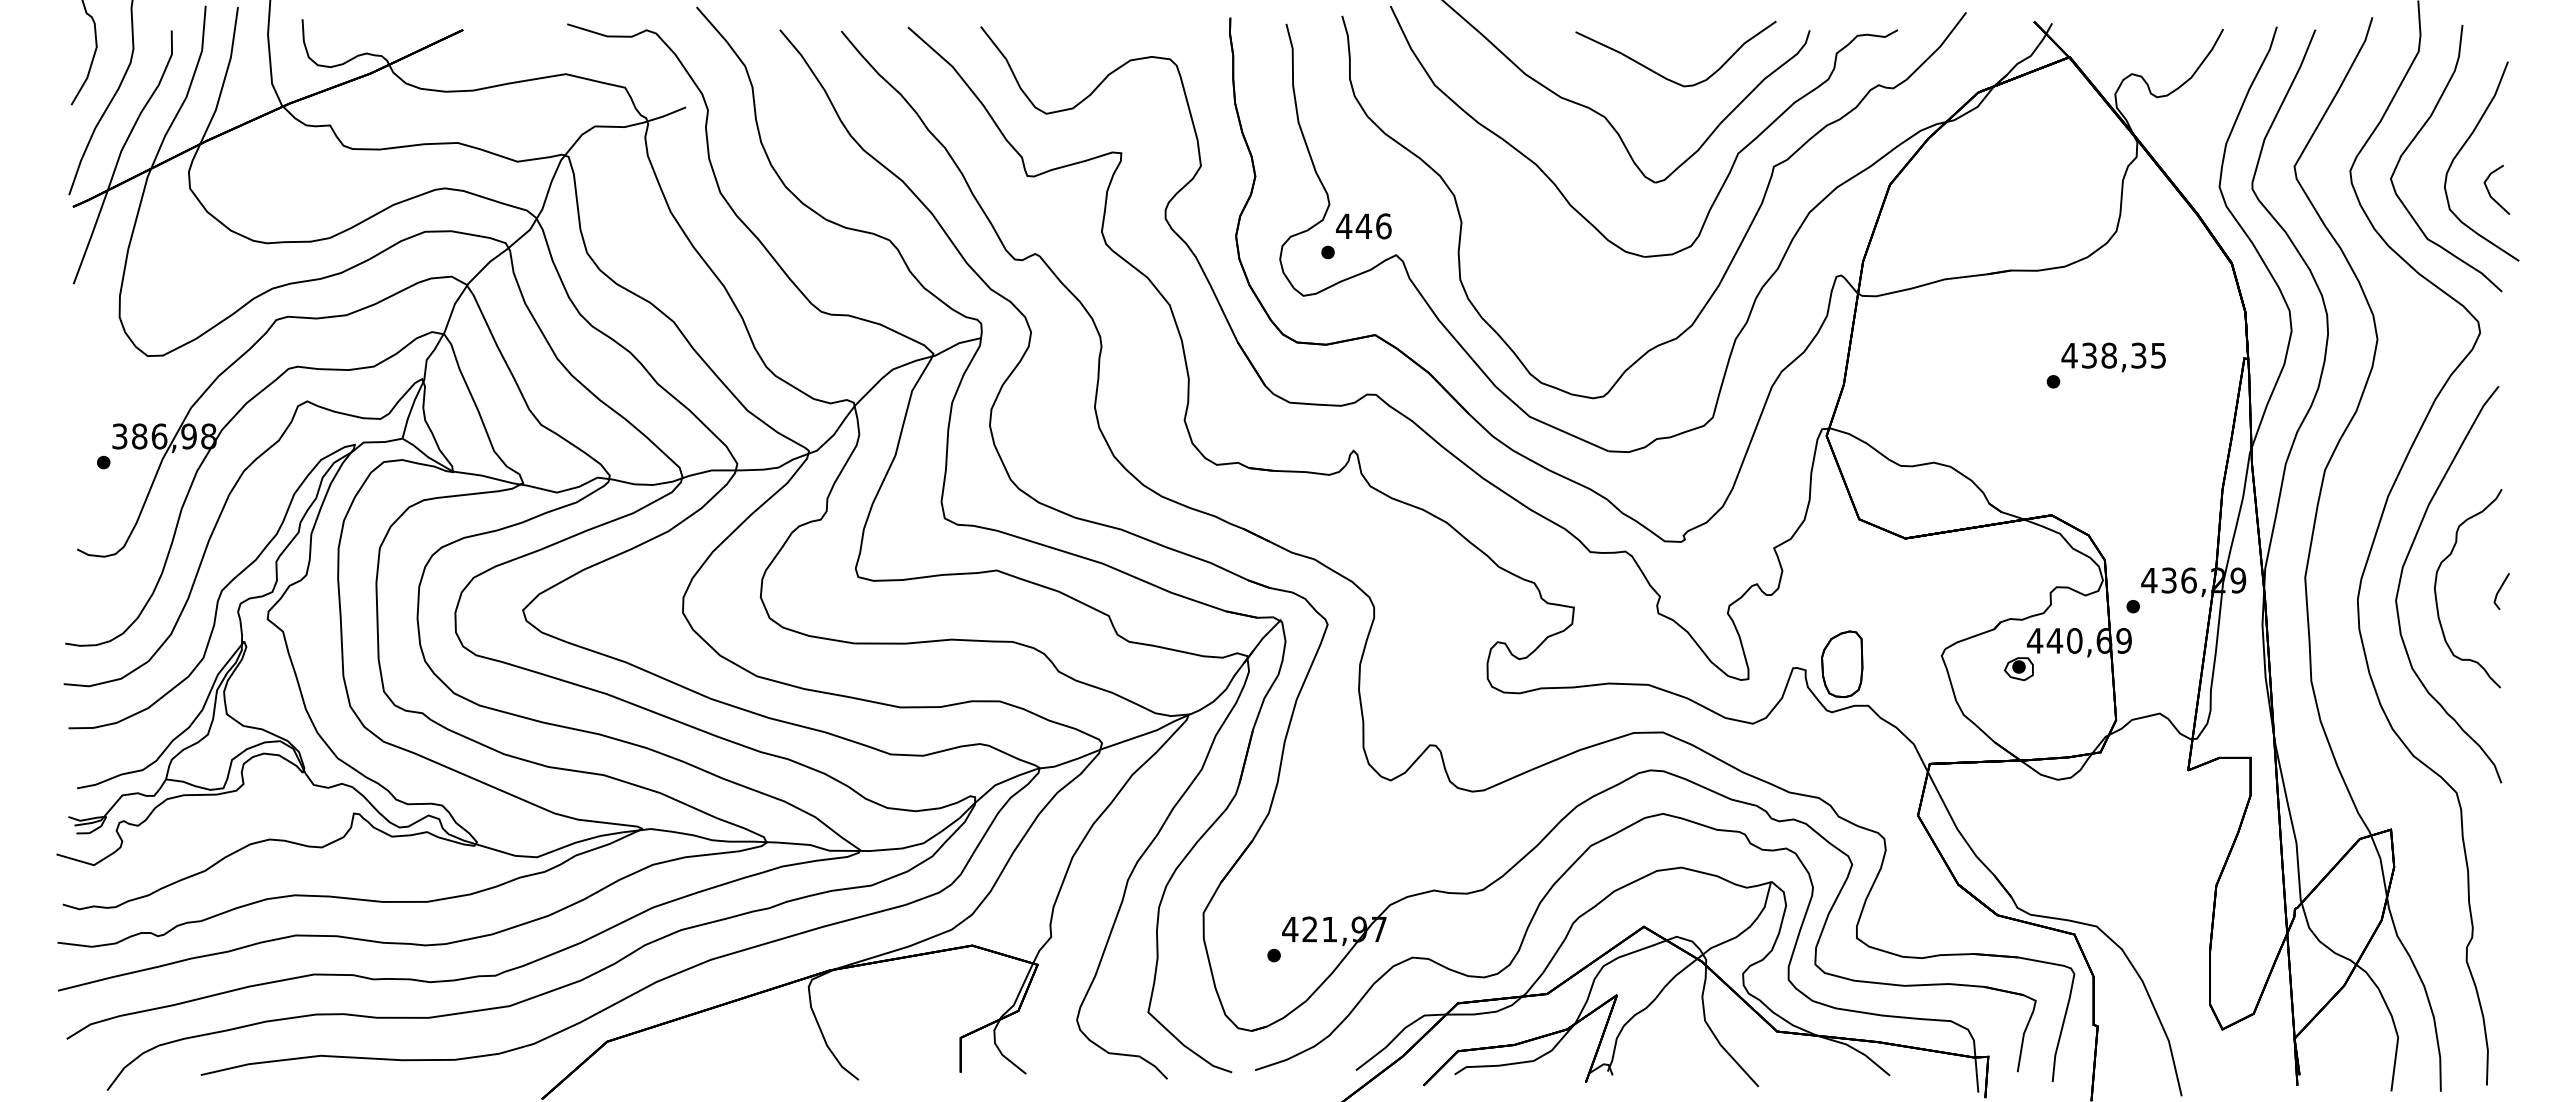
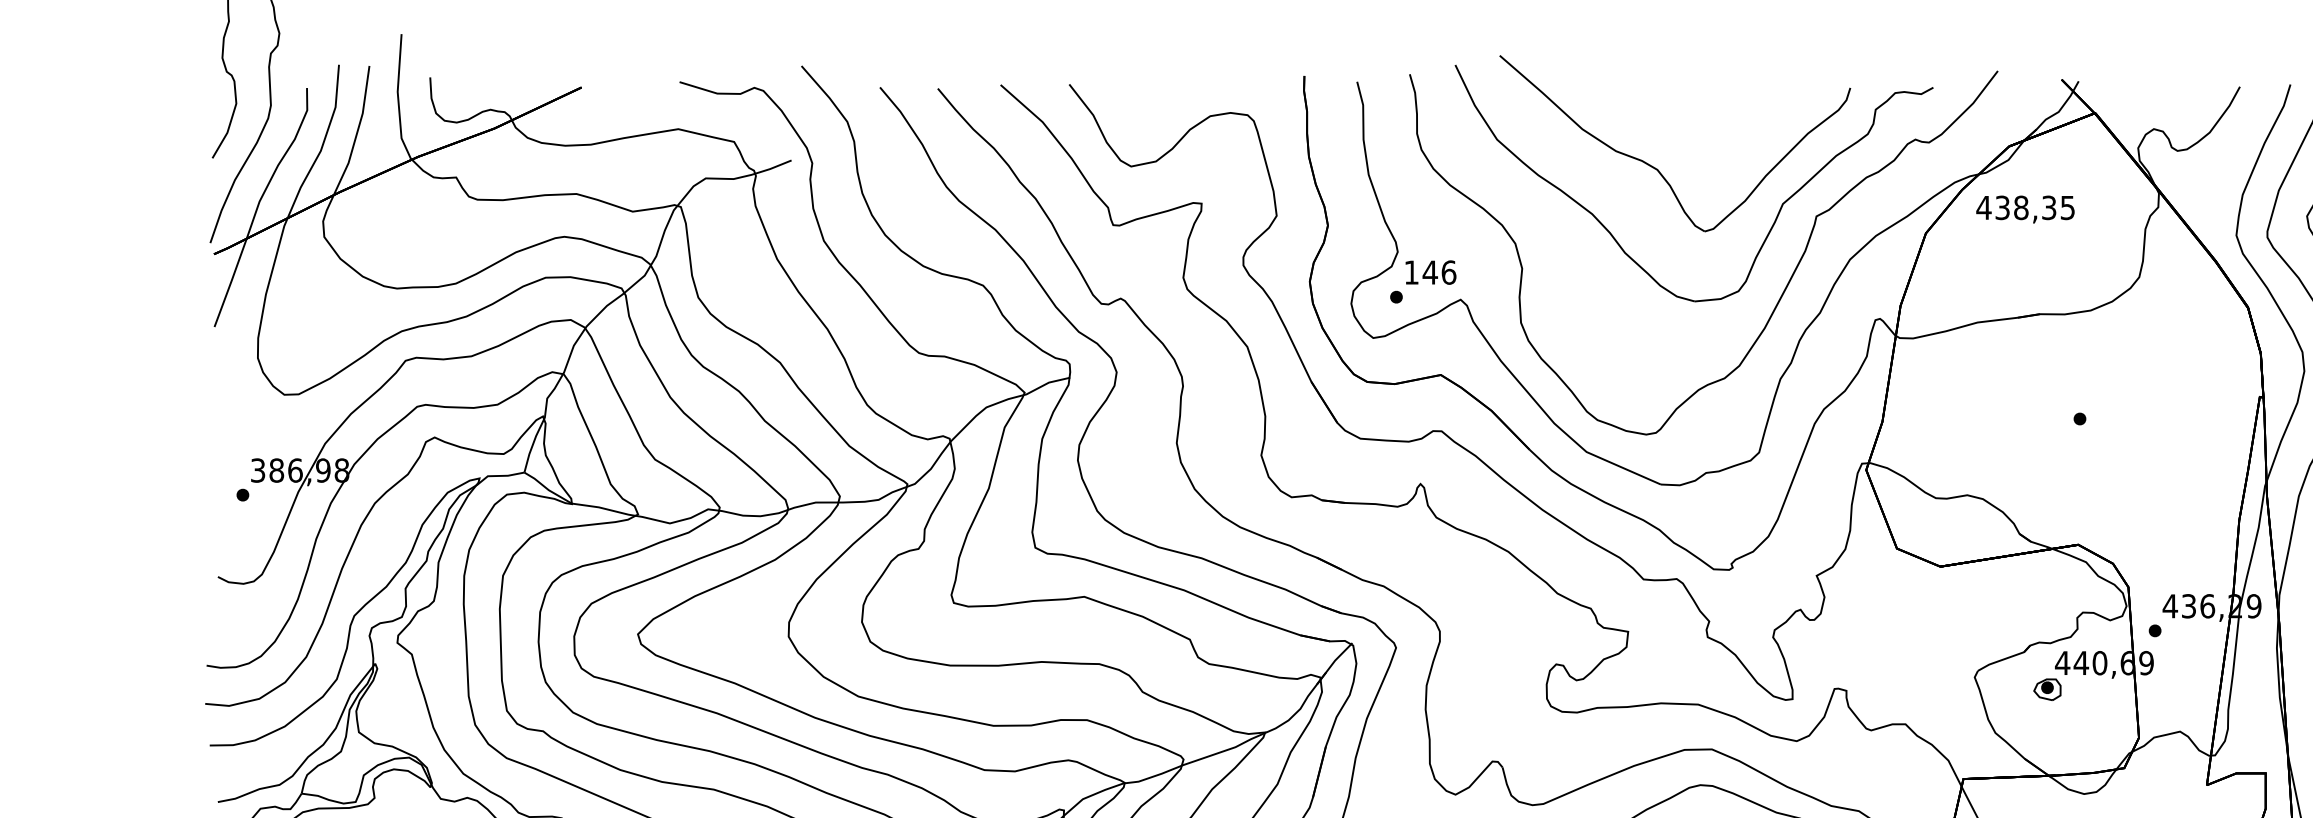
part: (1664, 76) -> (1713, 131), removed
text: (1344, 225) -> (1411, 271), 446 -> 146
text: (2113, 357) -> (2025, 209), moved
part: (1842, 664) -> (1881, 685), removed

